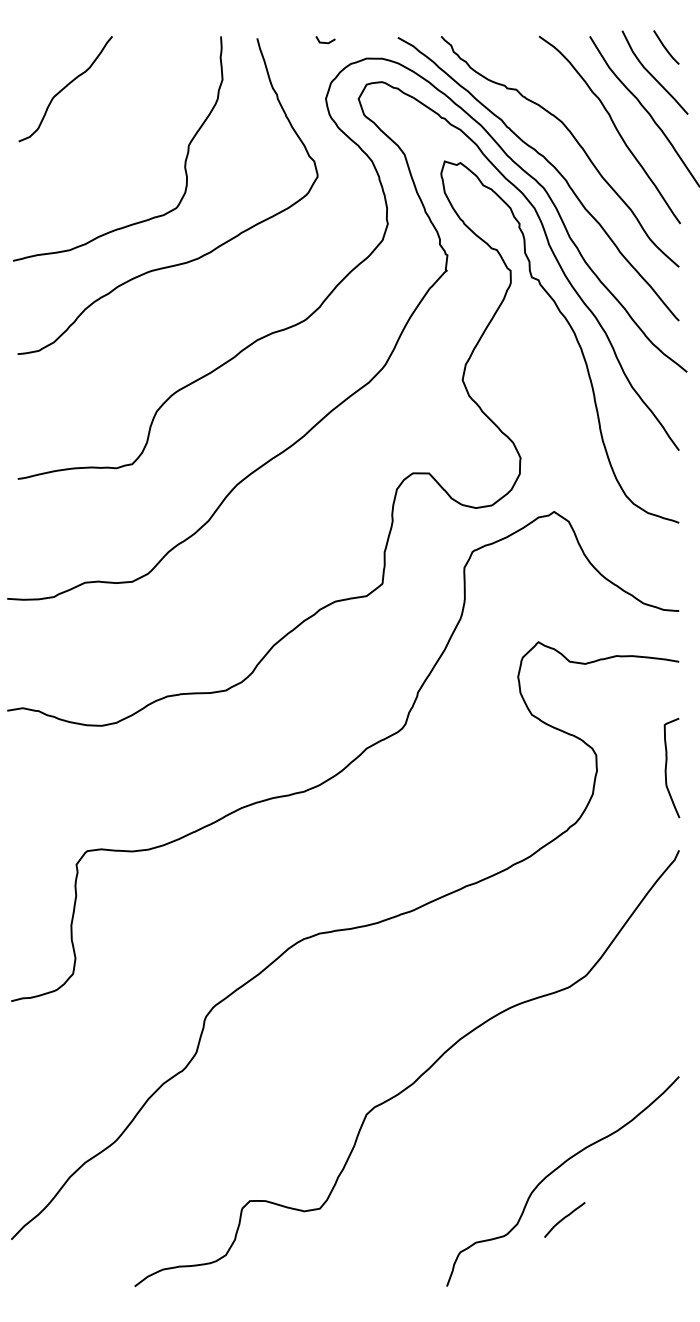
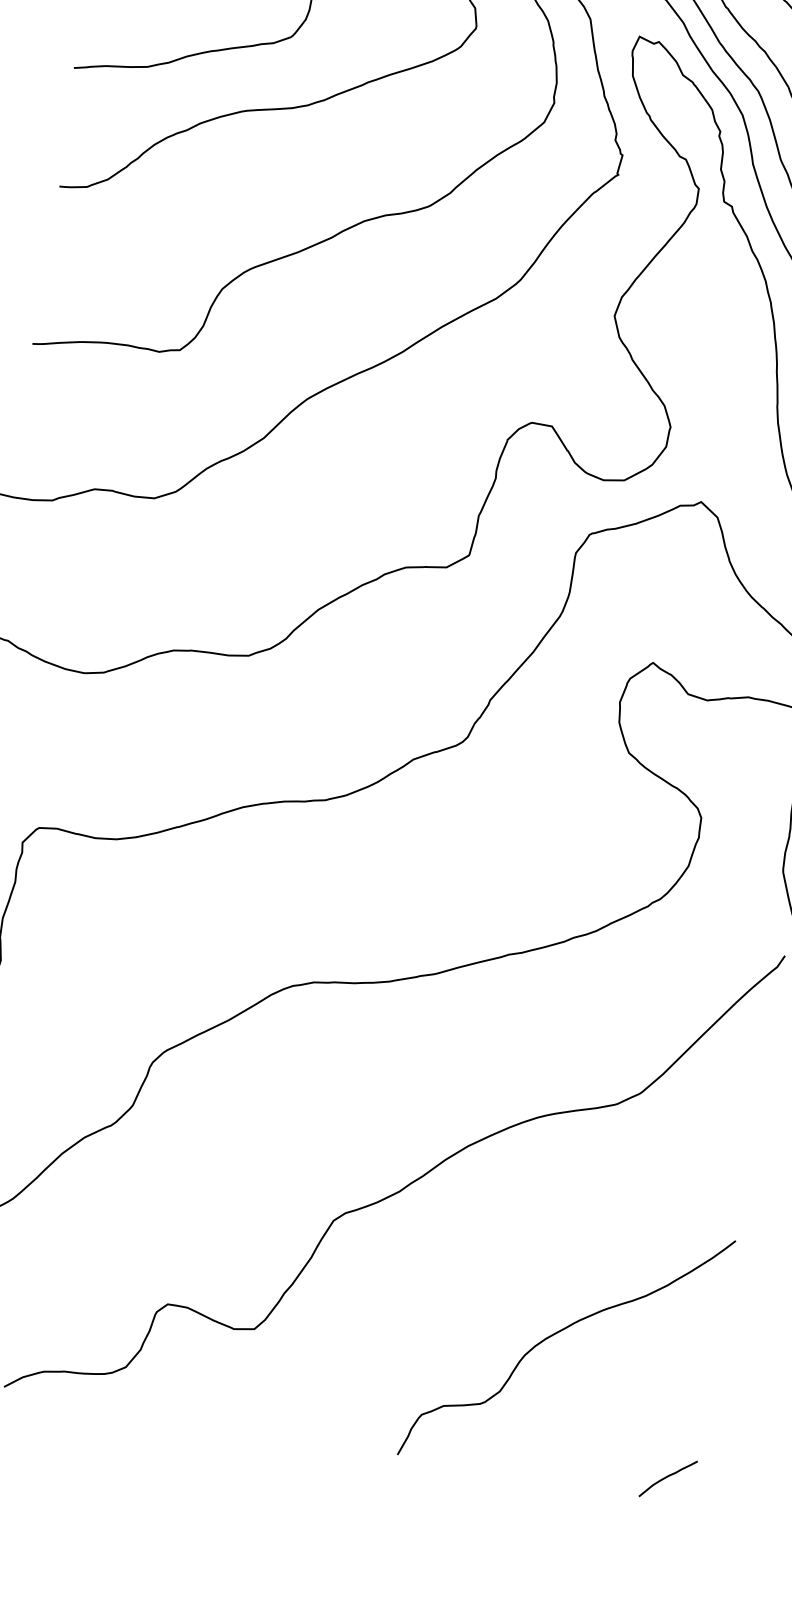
curve: (564, 1219) -> (667, 1478), moved

